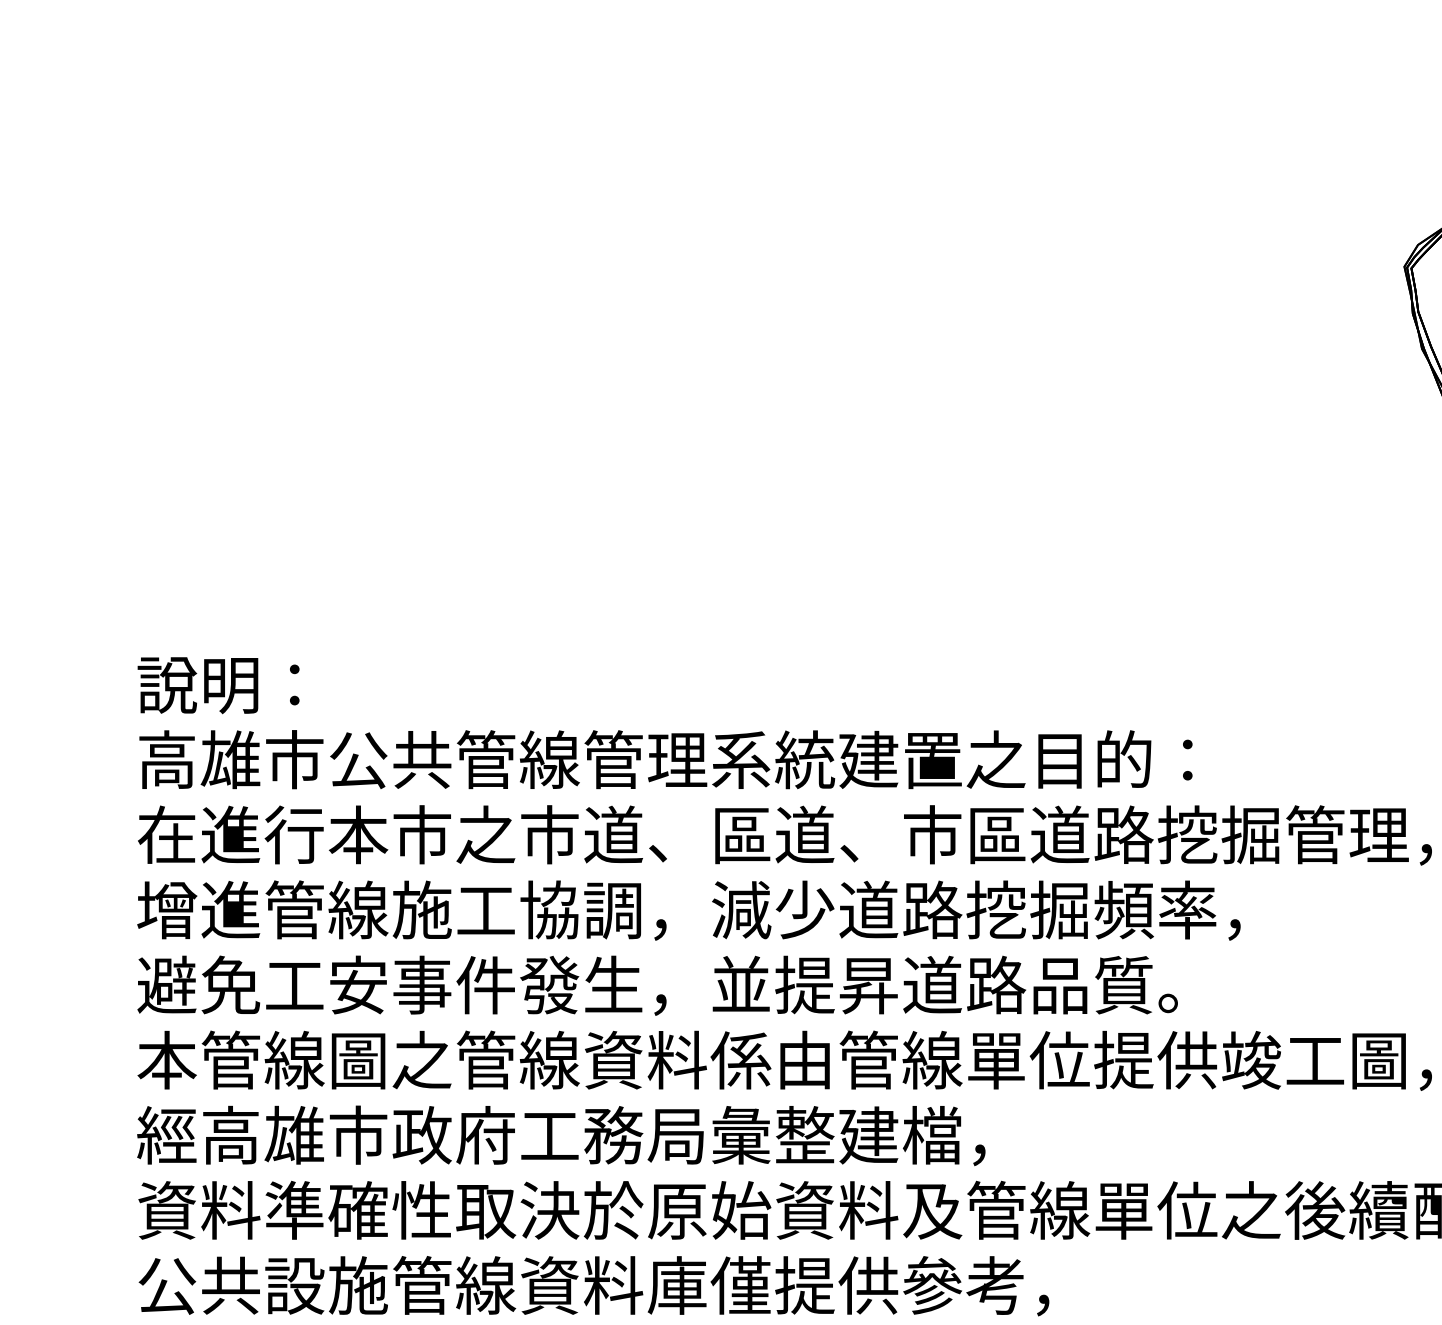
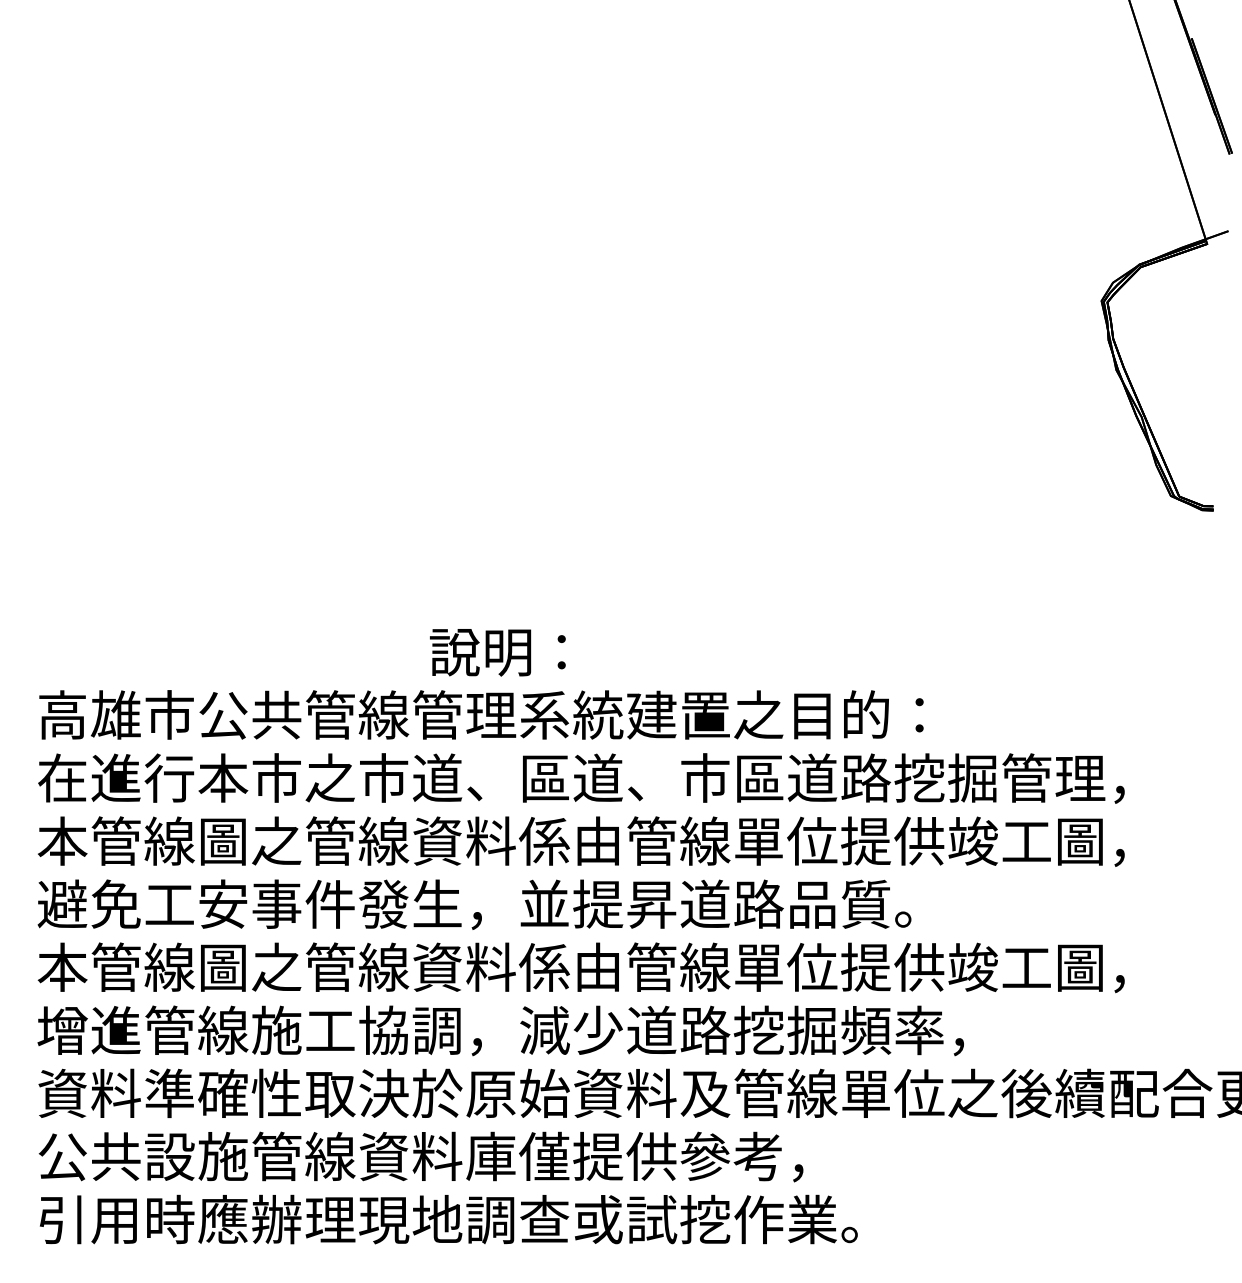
text: (218, 685) -> (497, 652), moved
text: (783, 910) -> (580, 841), 增進管線施工協調，減少道路挖掘頻率， -> 本管線圖之管線資料係由管線單位提供竣工圖，
text: (688, 1135) -> (500, 1030), 經高雄市政府工務局彙整建檔， -> 增進管線施工協調，減少道路挖掘頻率，

